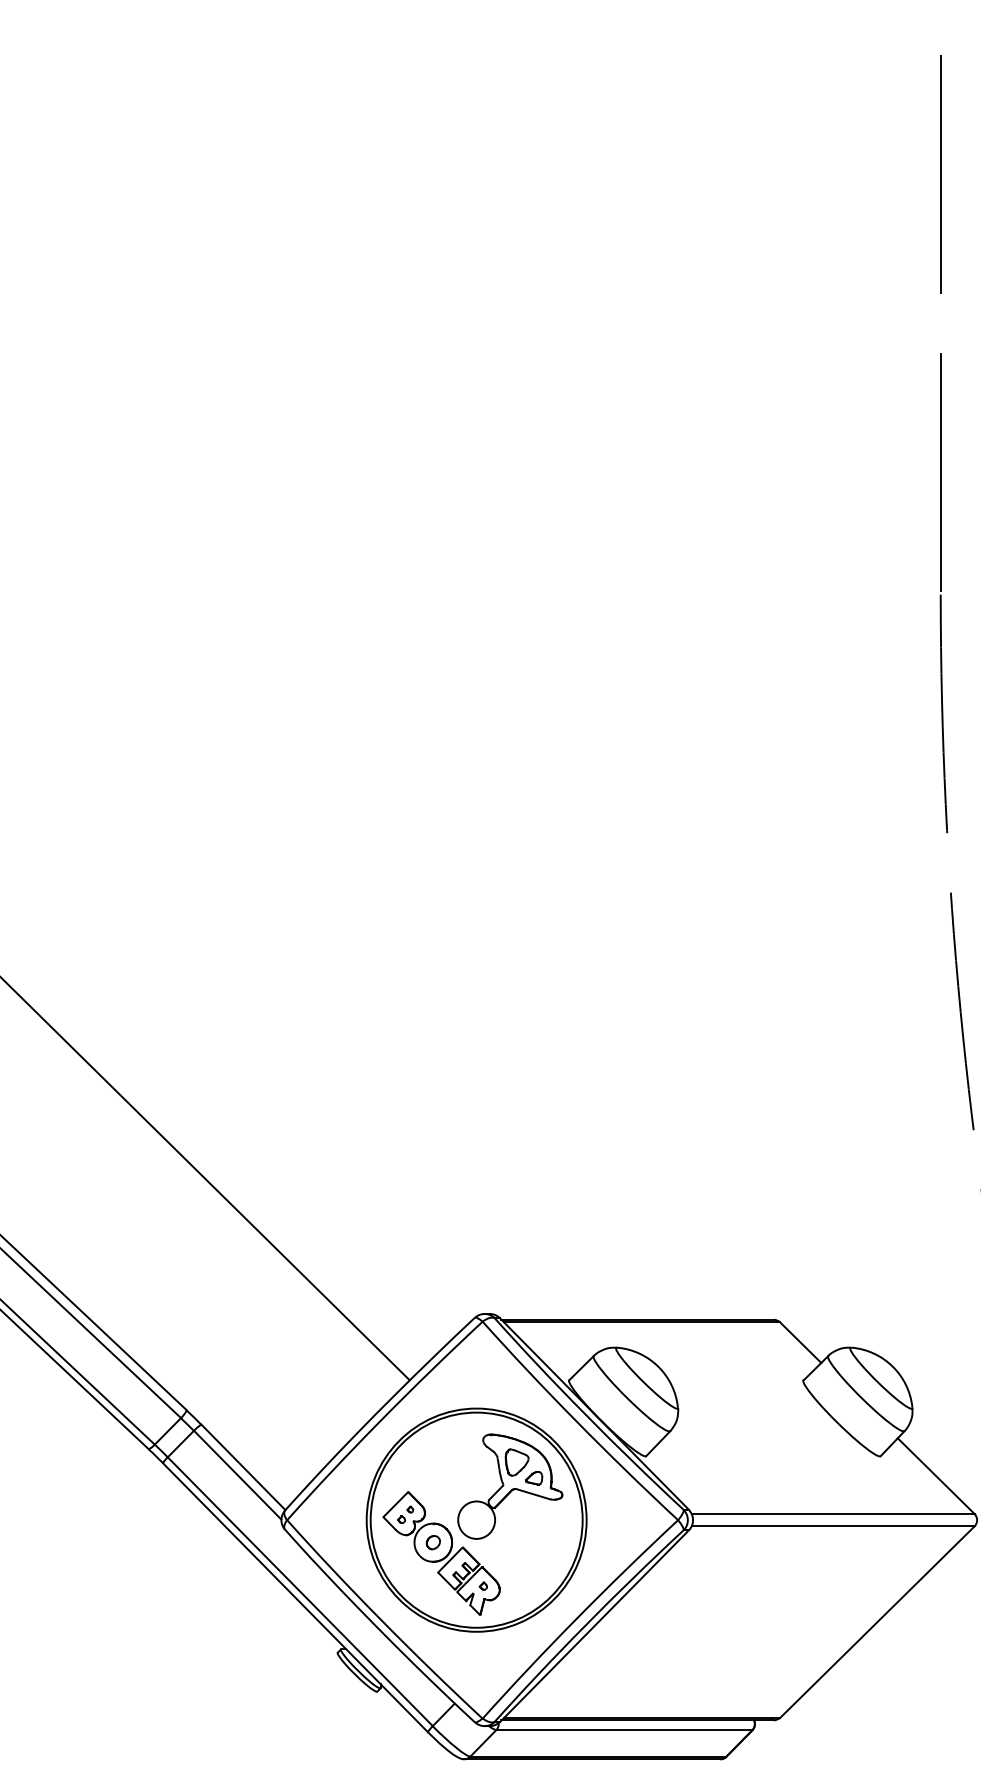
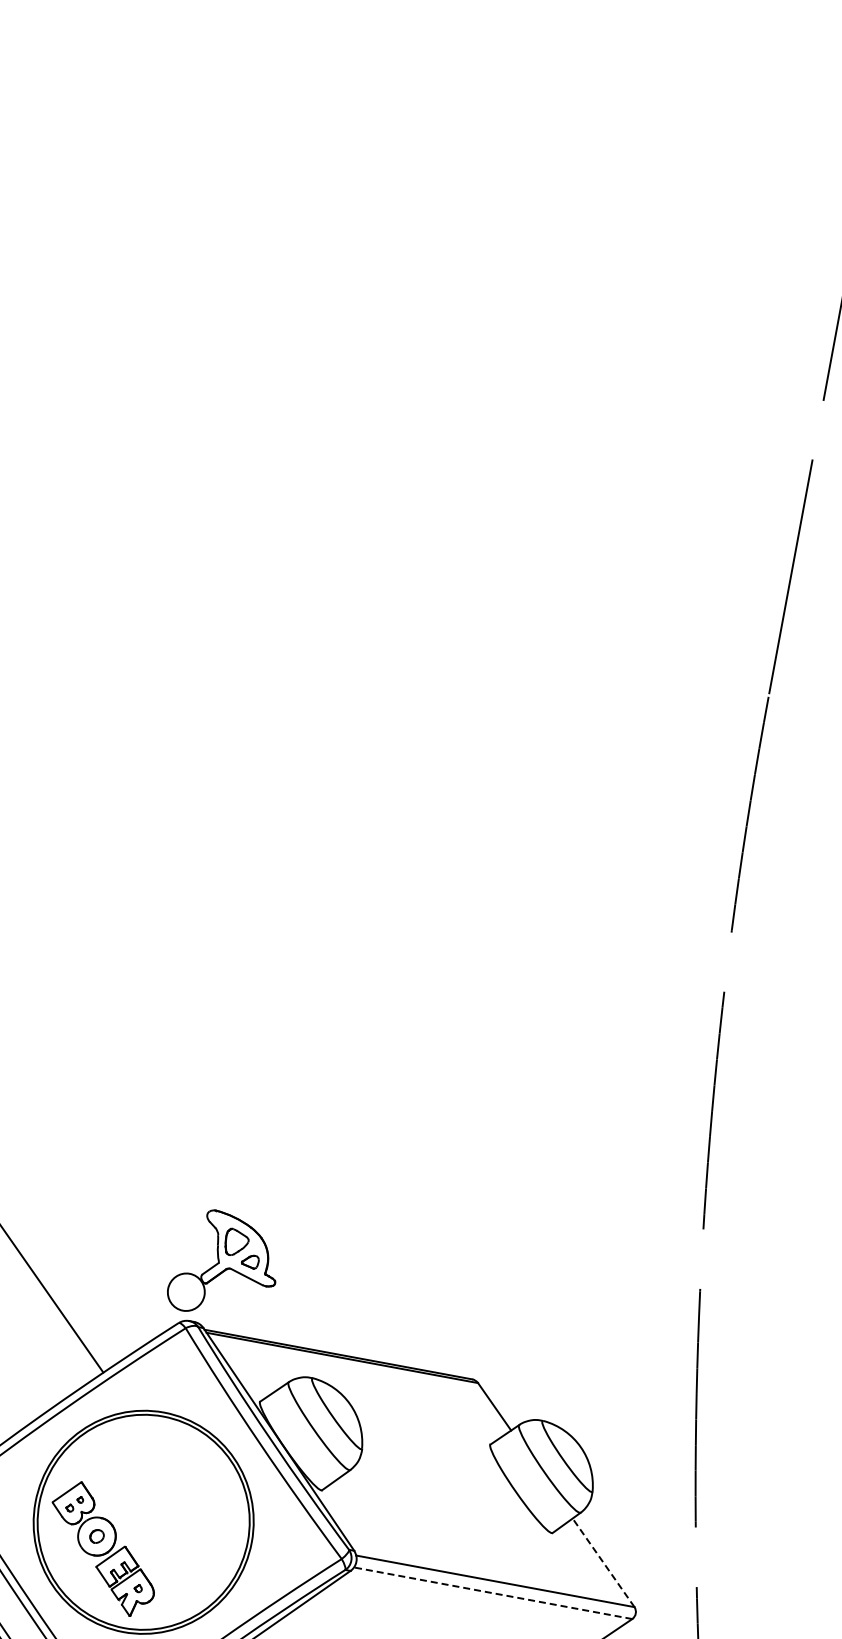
line: (935, 1475) -> (602, 1561), solid -> dashed
part: (510, 1486) -> (225, 1265), moved
line: (833, 1526) -> (493, 1593), solid -> dashed

